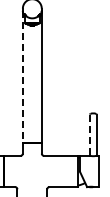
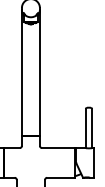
line: (22, 76) -> (21, 72), dashed -> solid
line: (90, 135) -> (86, 128), dashed -> solid

